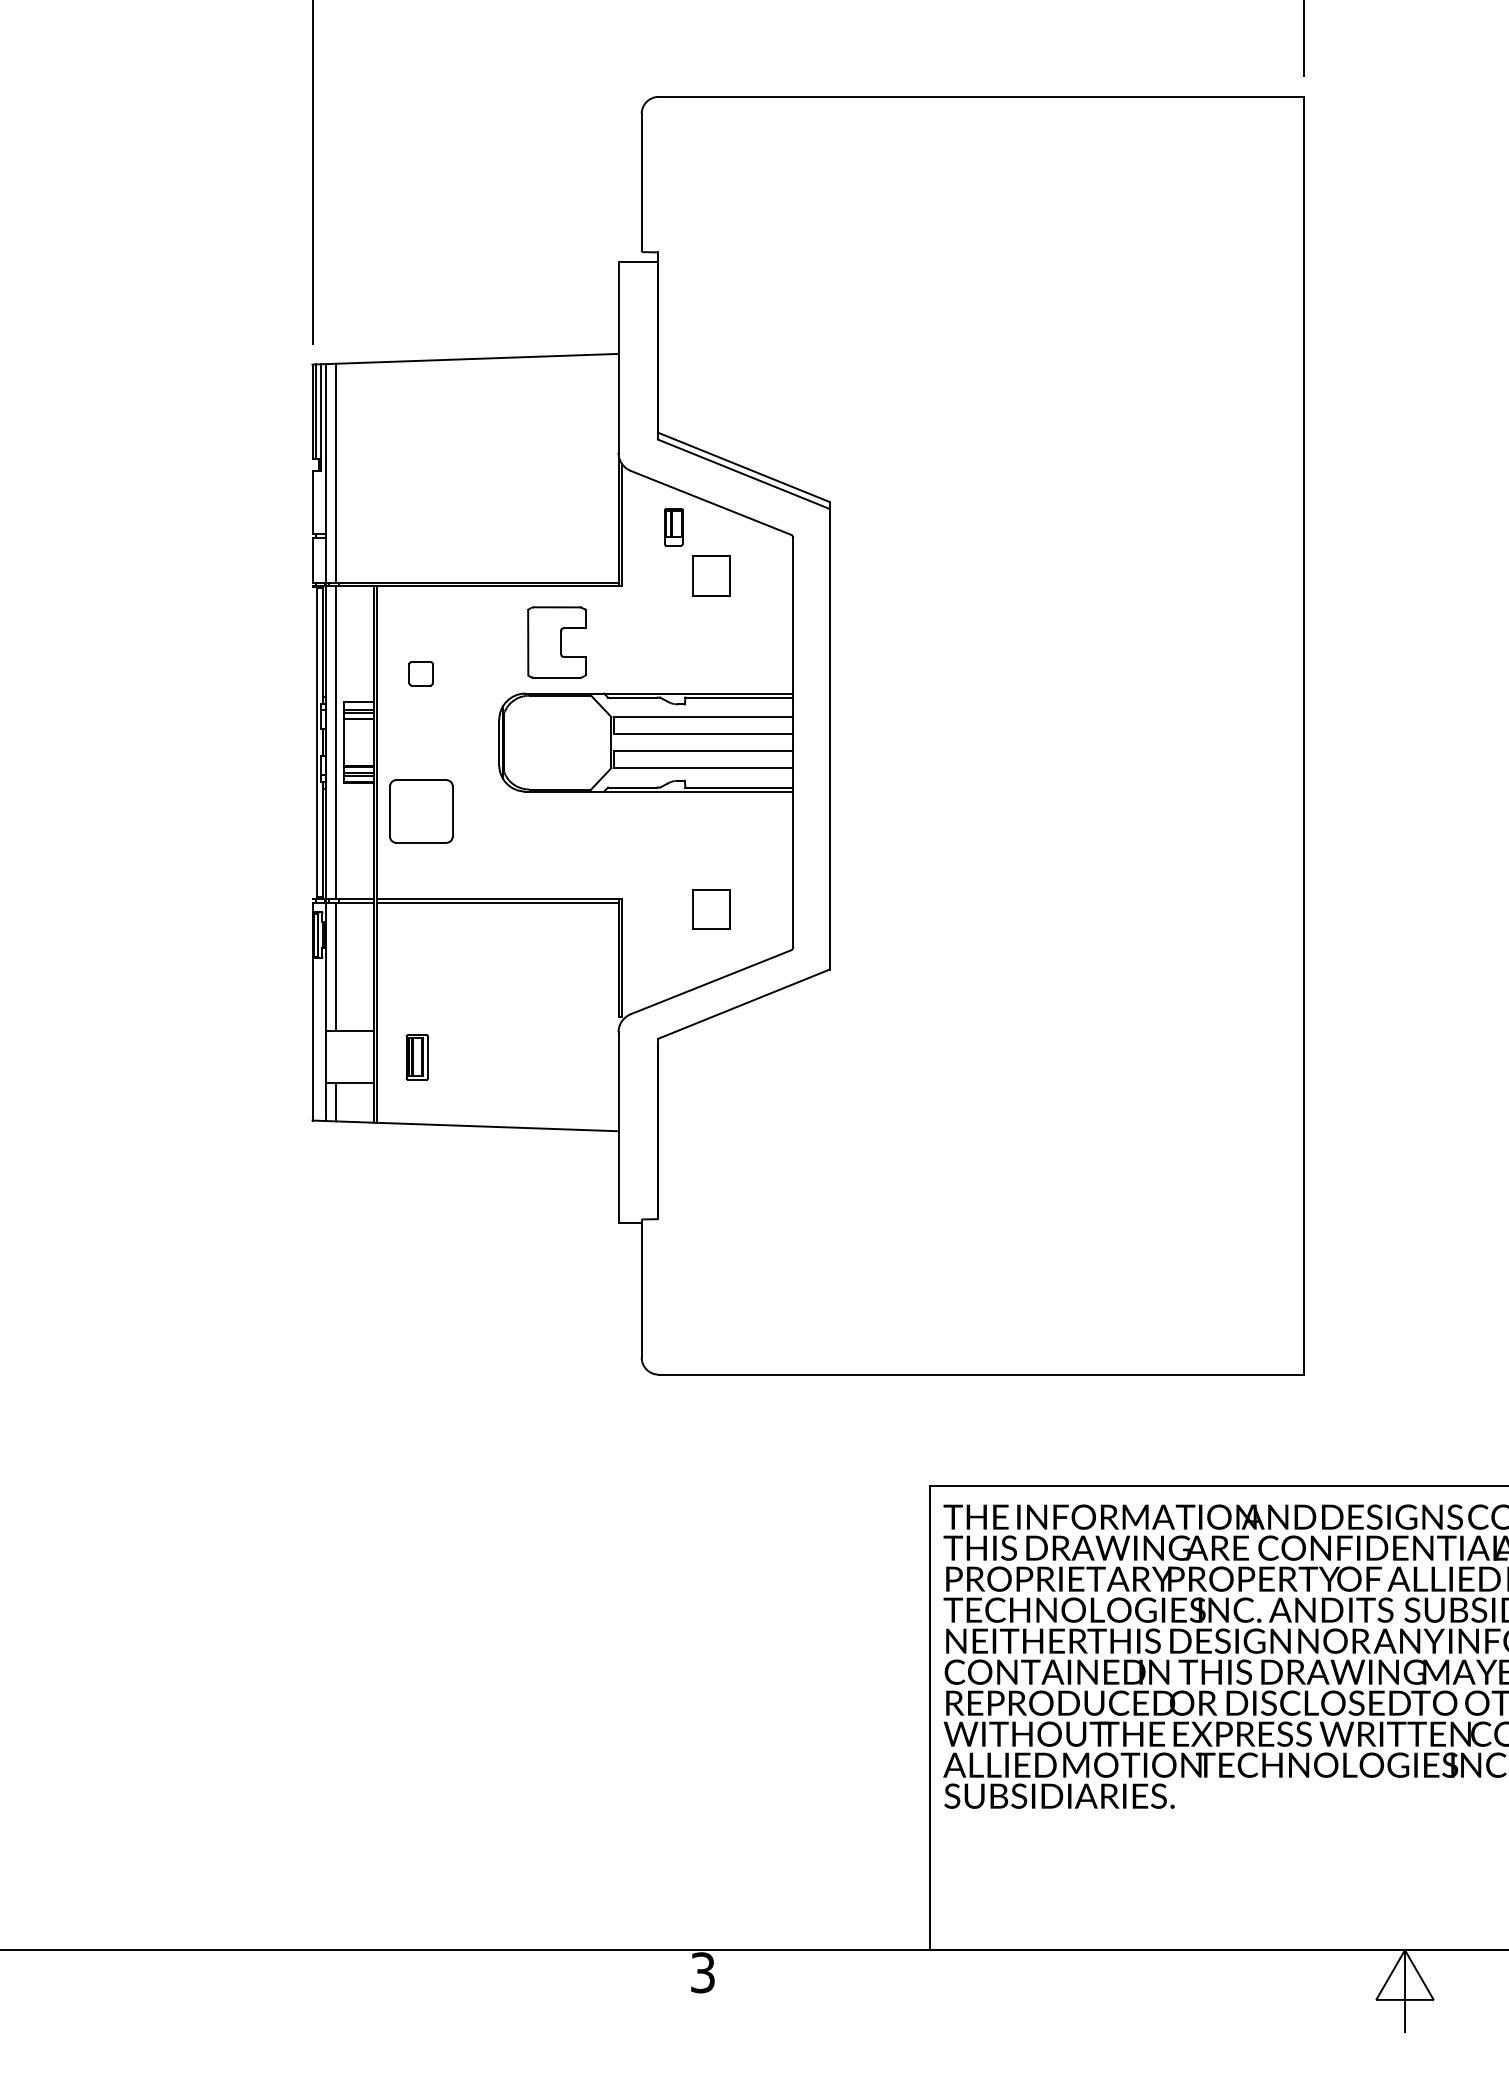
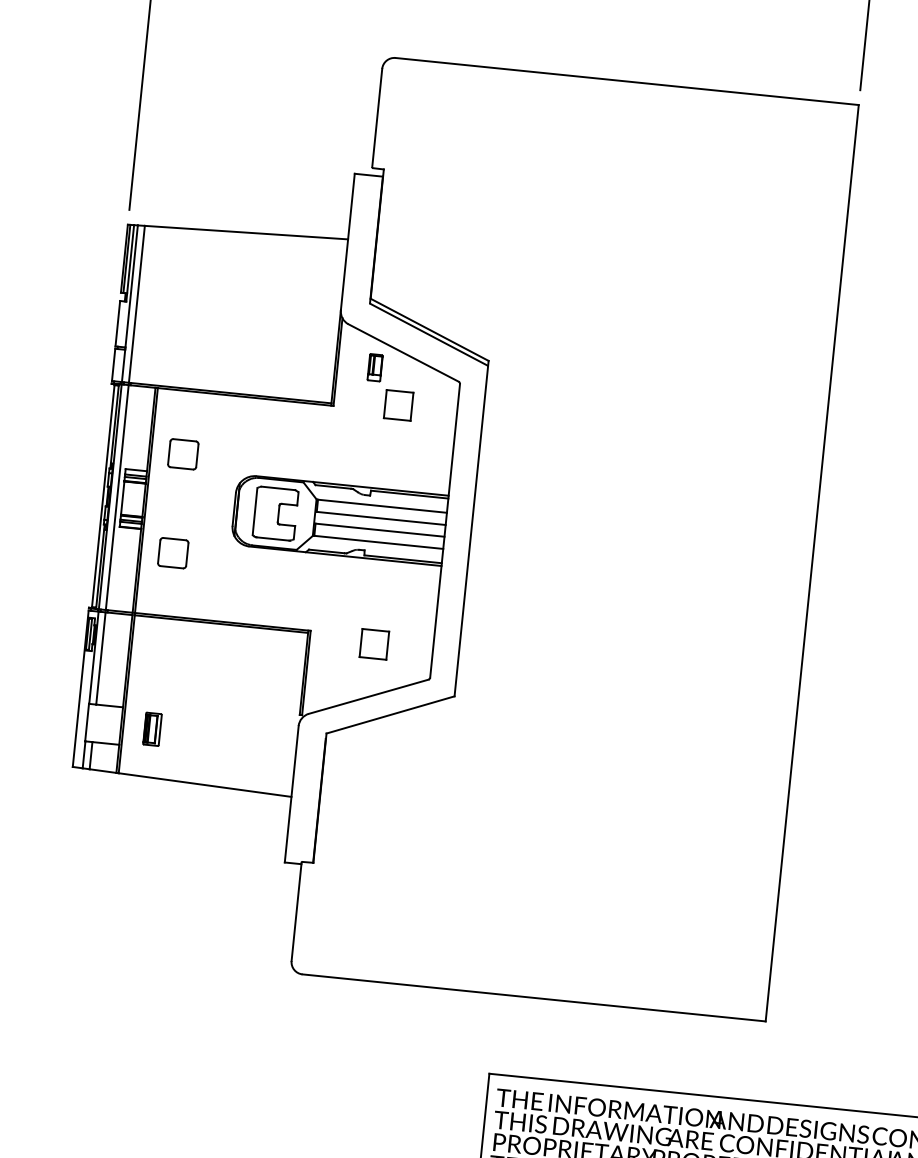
part: (556, 642) -> (275, 513), moved
part: (420, 673) -> (182, 454), size x1.67
part: (420, 811) -> (172, 553), size x0.62

